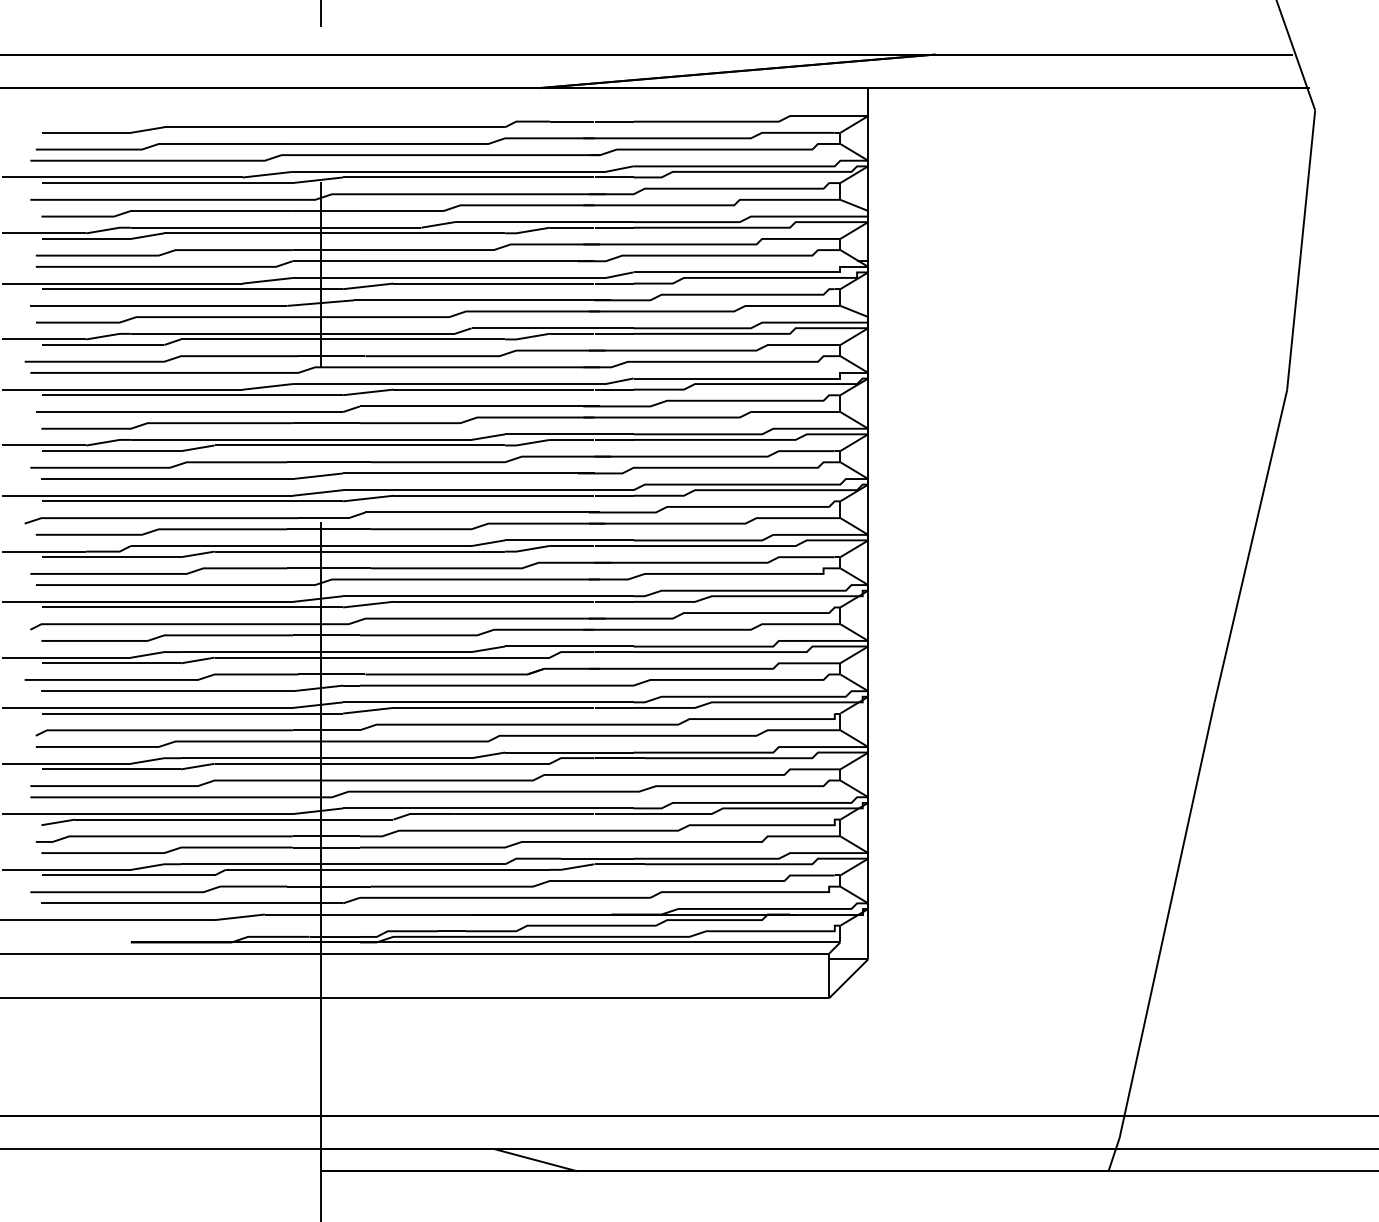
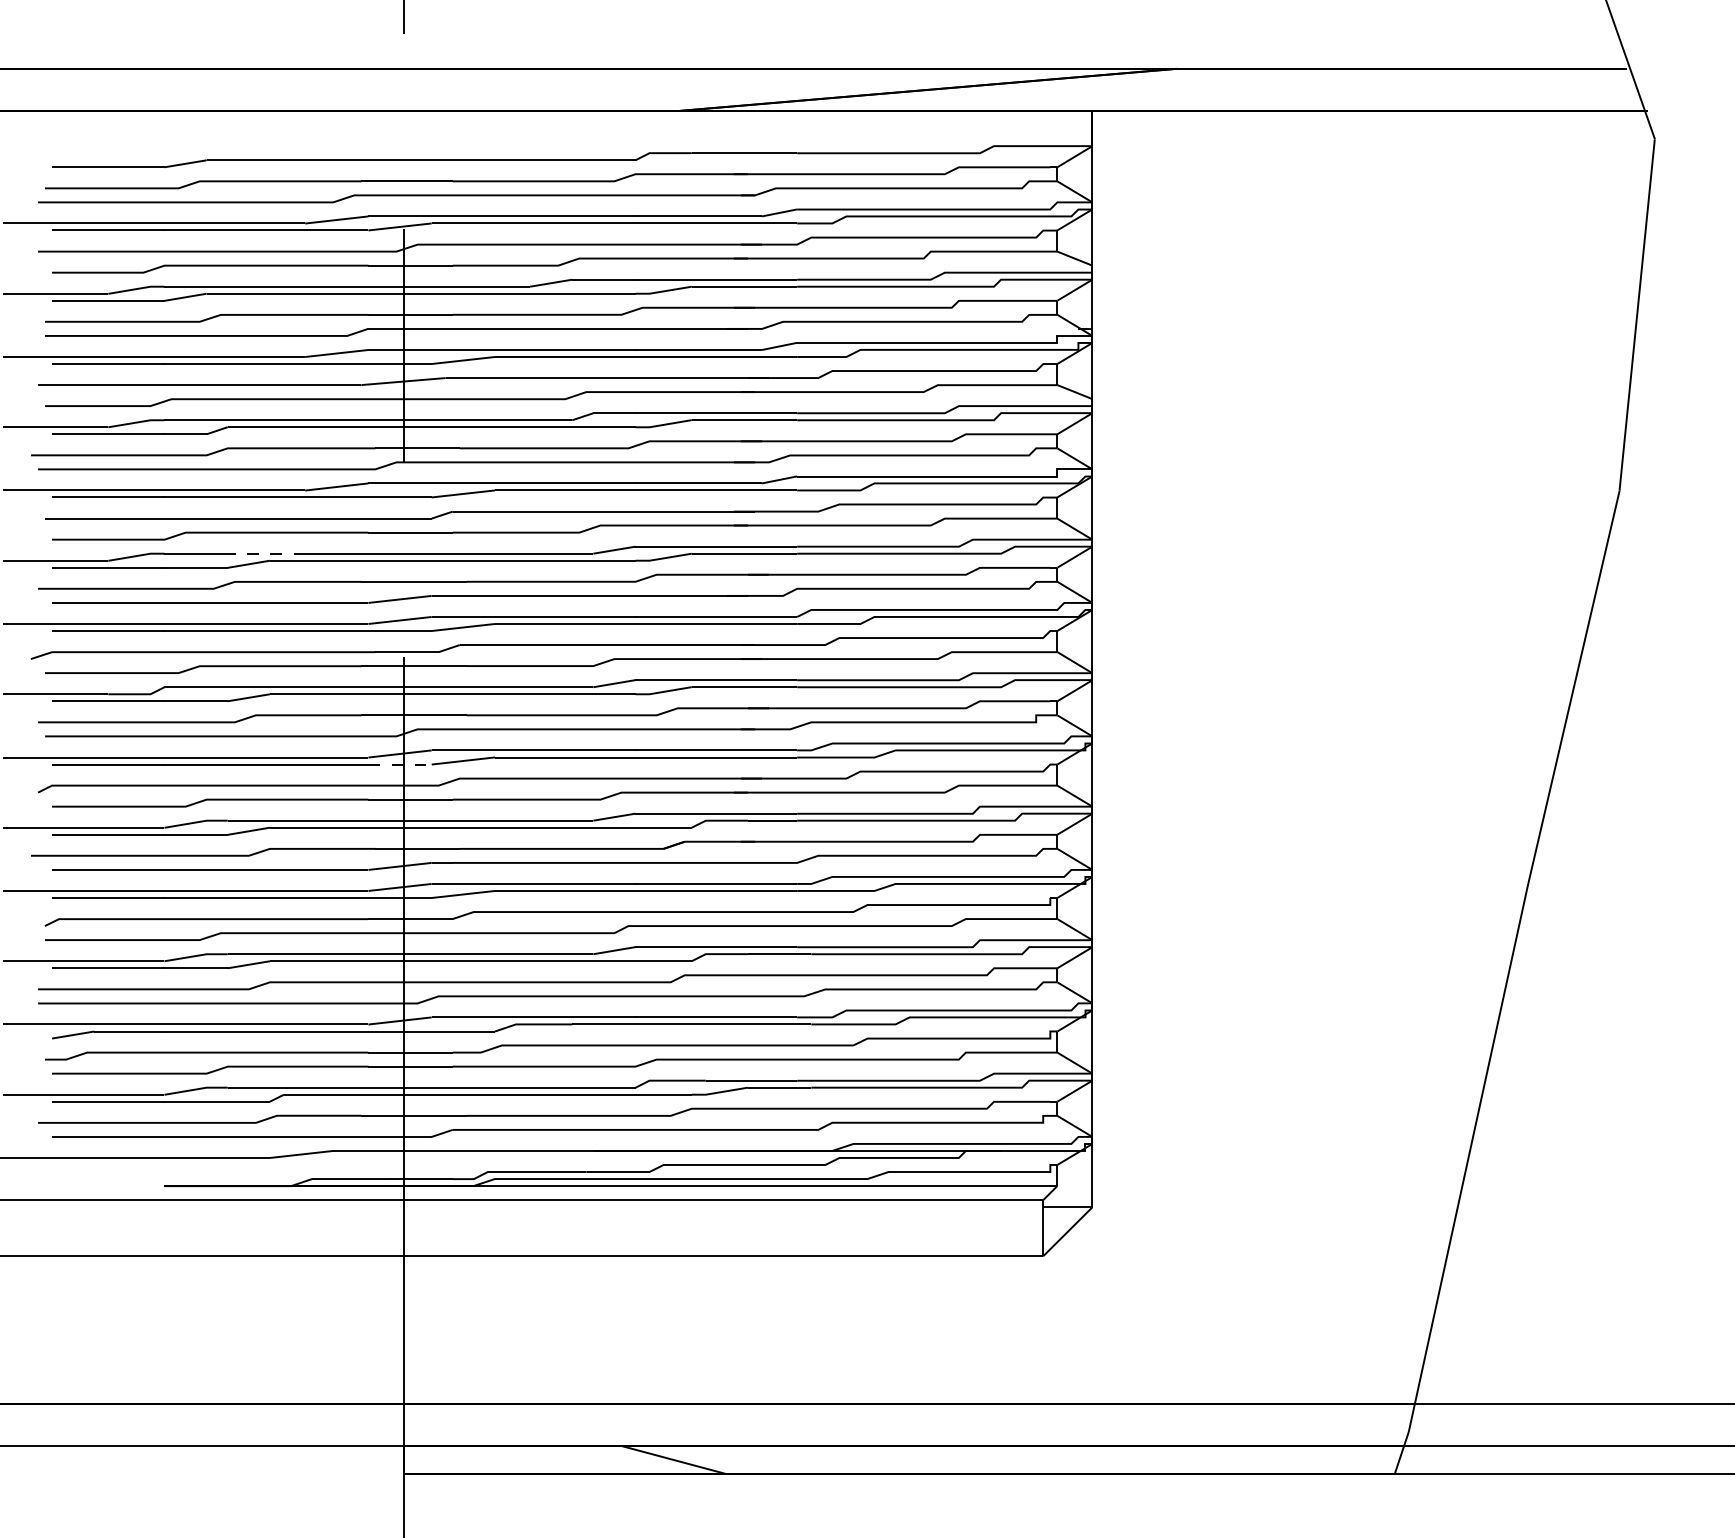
line: (213, 439) -> (268, 553), solid -> dashed
line: (318, 607) -> (400, 764), solid -> dashed

